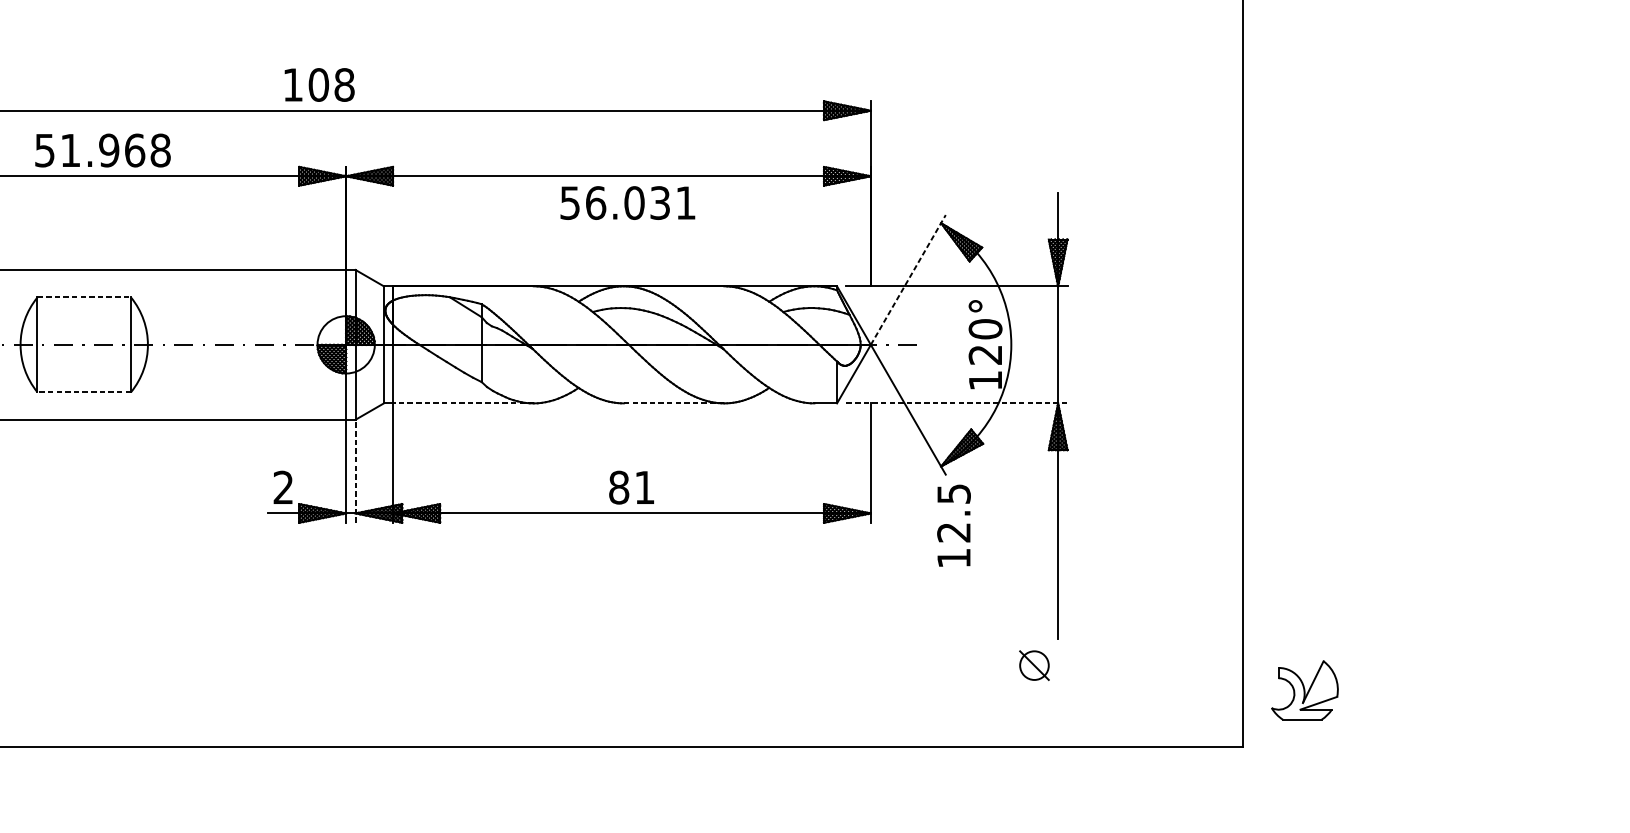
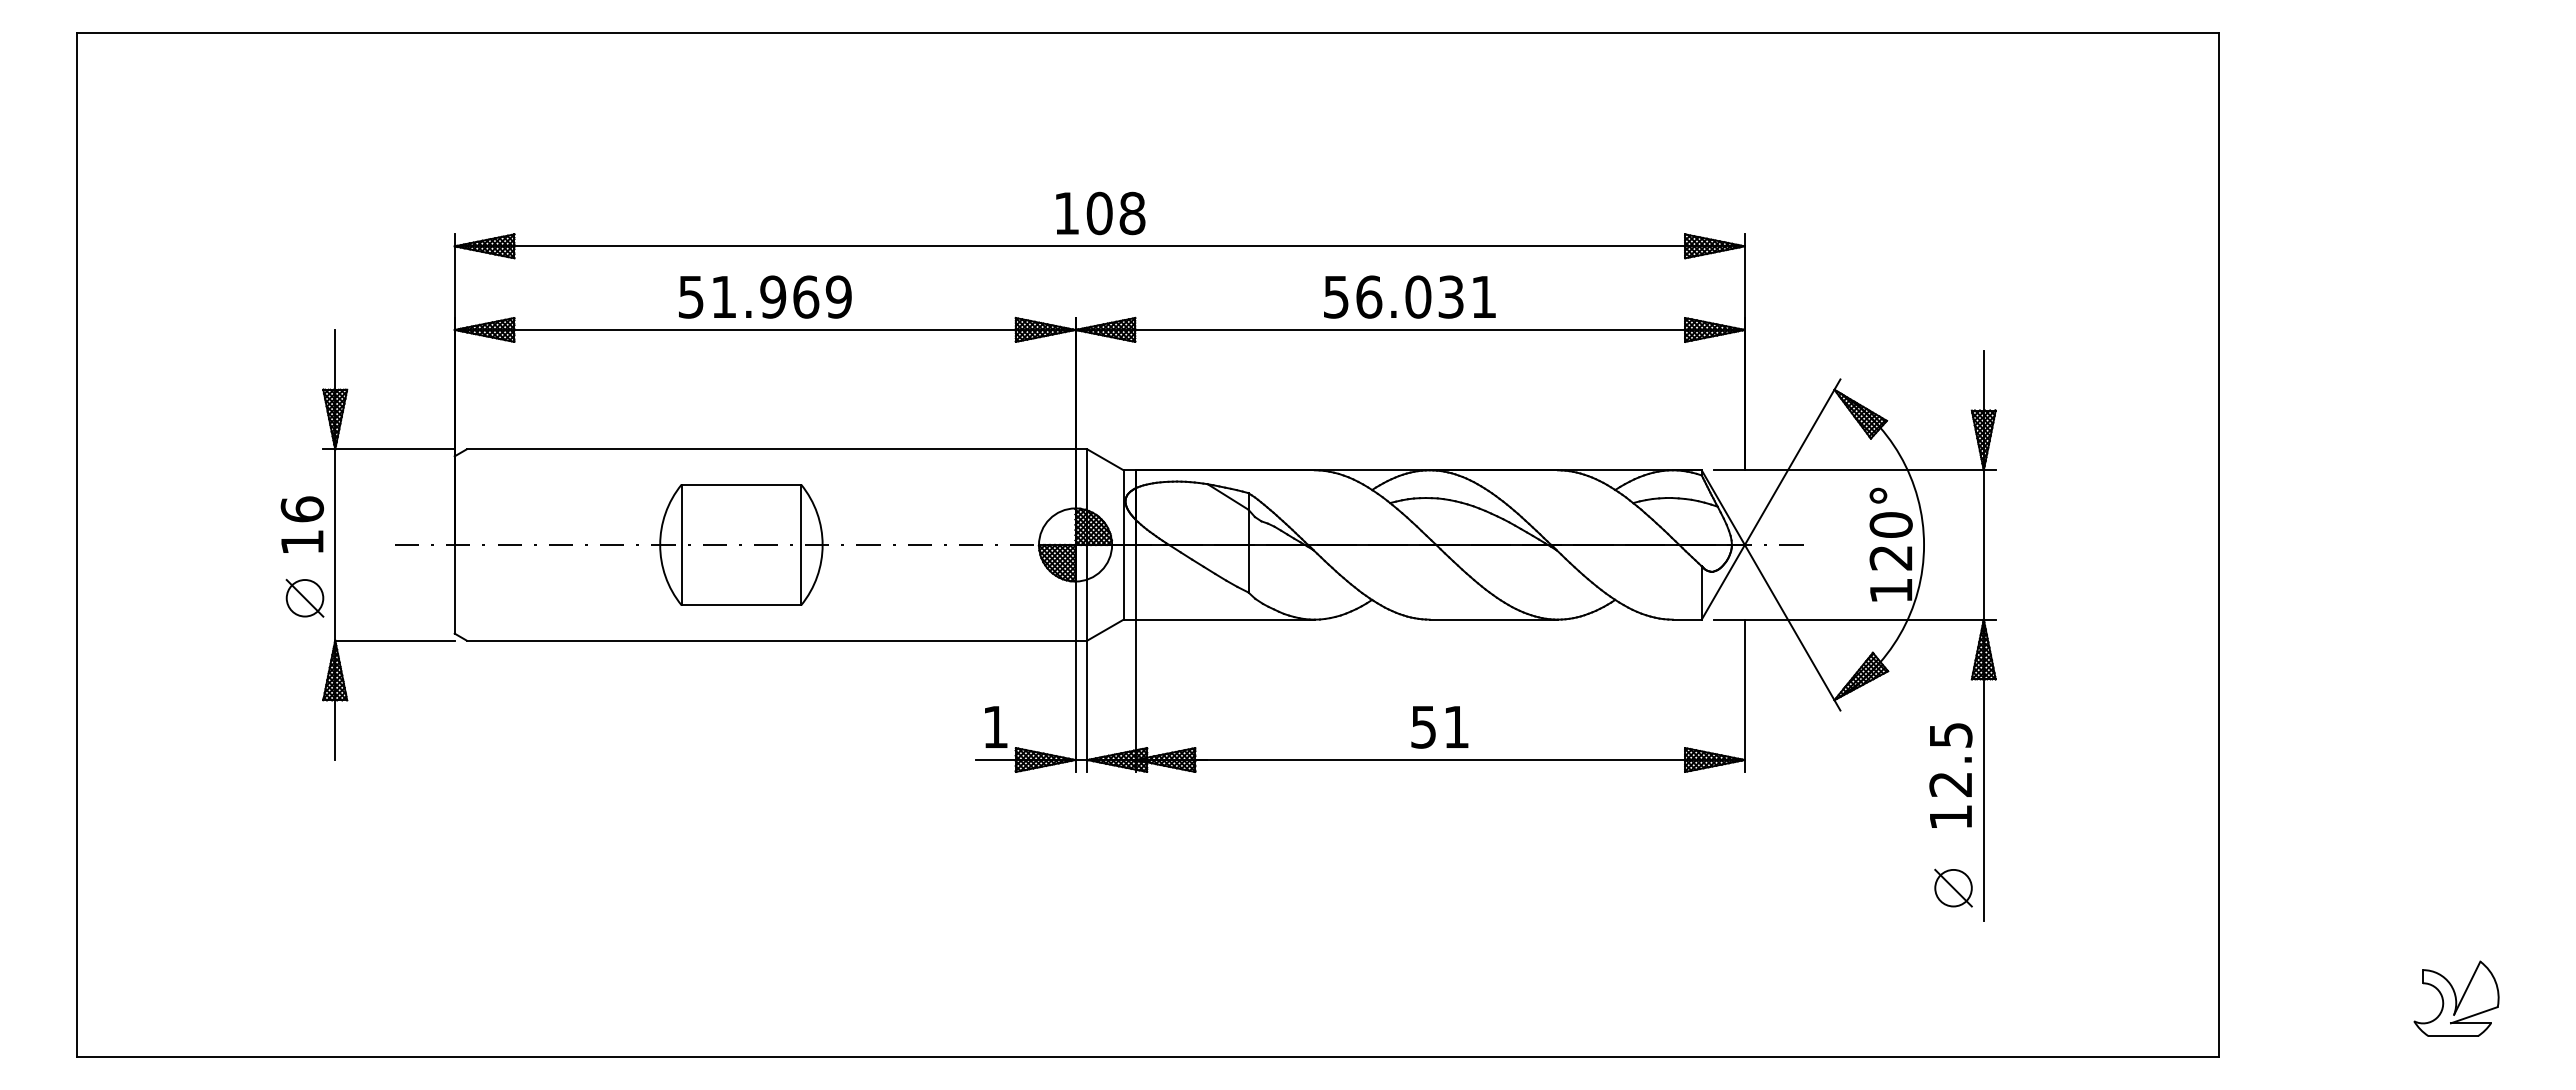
text: (319, 85) -> (1100, 213), moved
text: (160, 150) -> (838, 296), 51.968 -> 51.969
text: (627, 202) -> (1409, 296), moved
line: (908, 280) -> (1792, 462), dashed -> solid
line: (84, 297) -> (741, 484), dashed -> solid
line: (84, 392) -> (741, 605), dashed -> solid
line: (463, 403) -> (1225, 619), dashed -> solid
line: (673, 403) -> (1493, 619), dashed -> solid
line: (957, 403) -> (1855, 619), dashed -> solid
line: (355, 471) -> (1087, 706), dashed -> solid
text: (283, 487) -> (995, 726), 2 -> 1
text: (618, 487) -> (1423, 726), 81 -> 51
text: (953, 525) -> (1950, 775), moved
part: (1034, 665) -> (1953, 887), moved
part: (1304, 690) -> (2456, 998), moved

